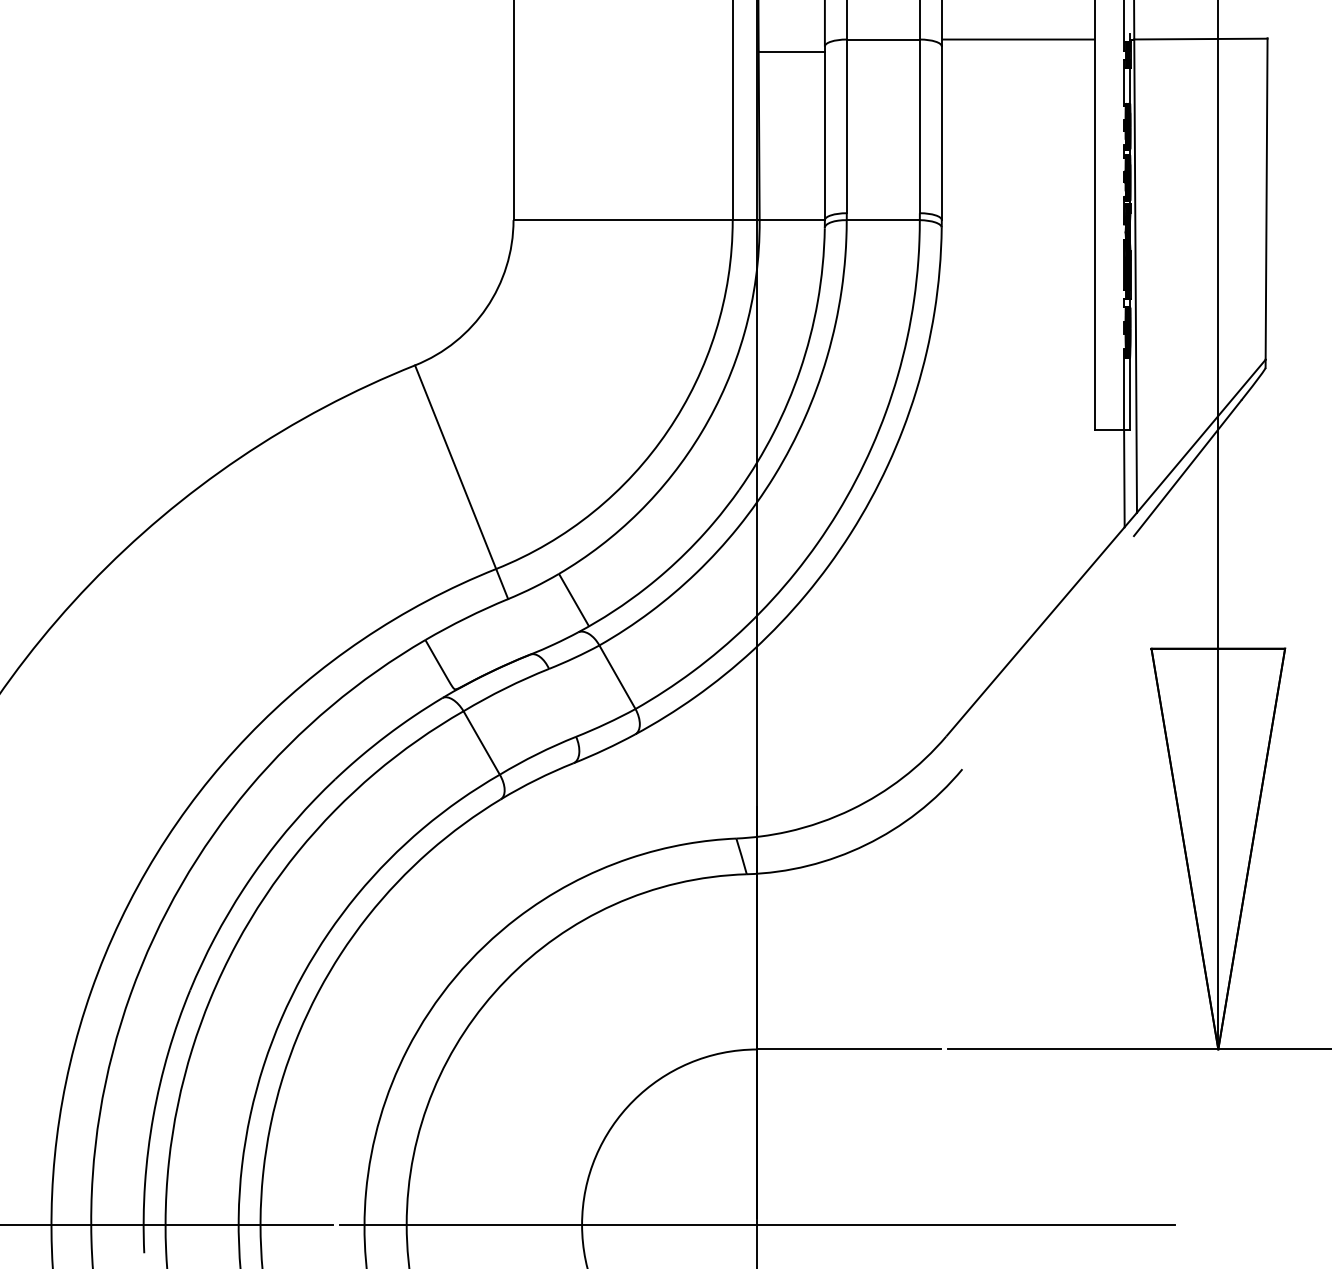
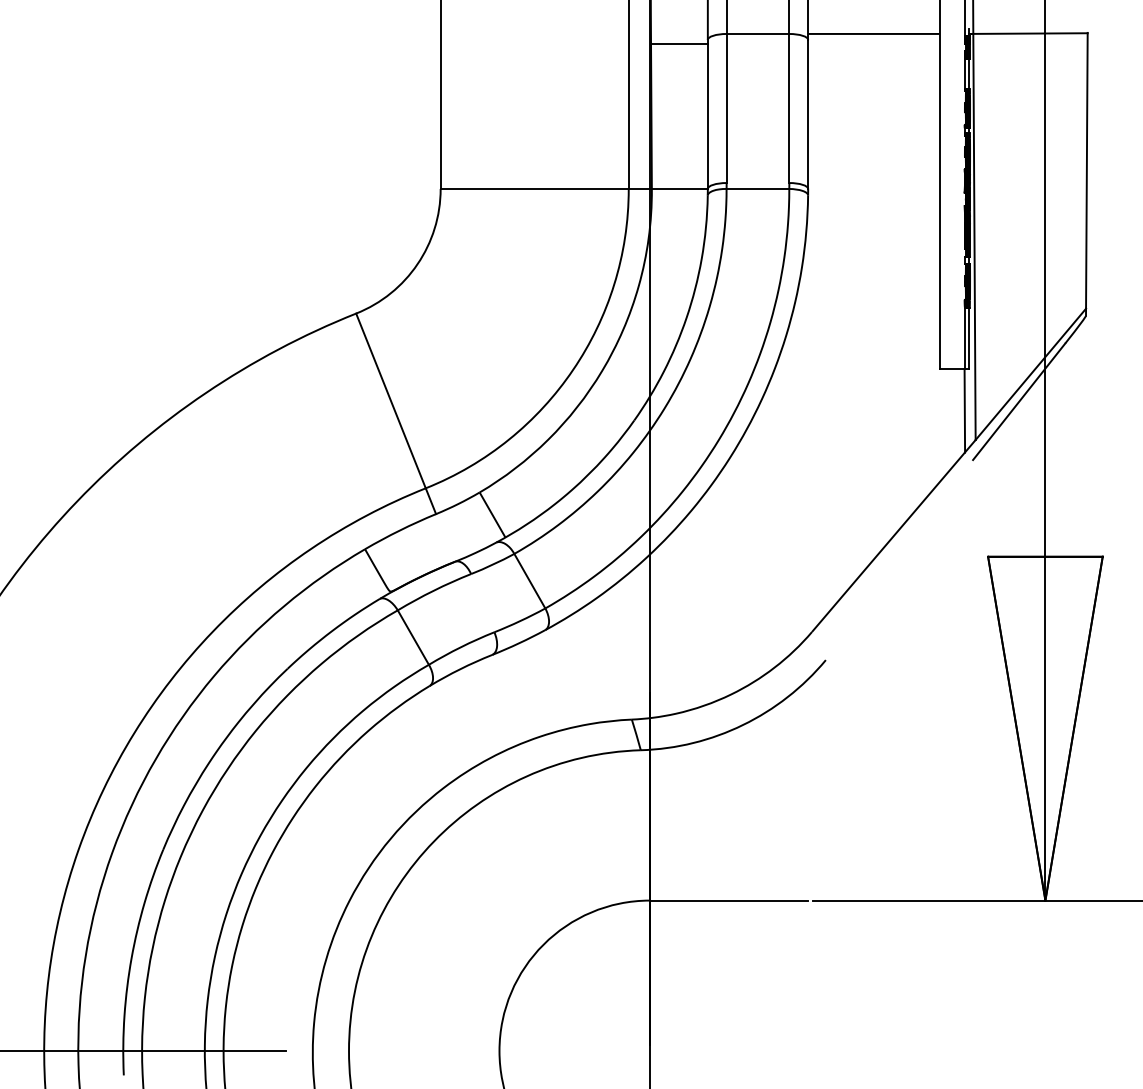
line: (756, 1225) -> (649, 1051), removed

